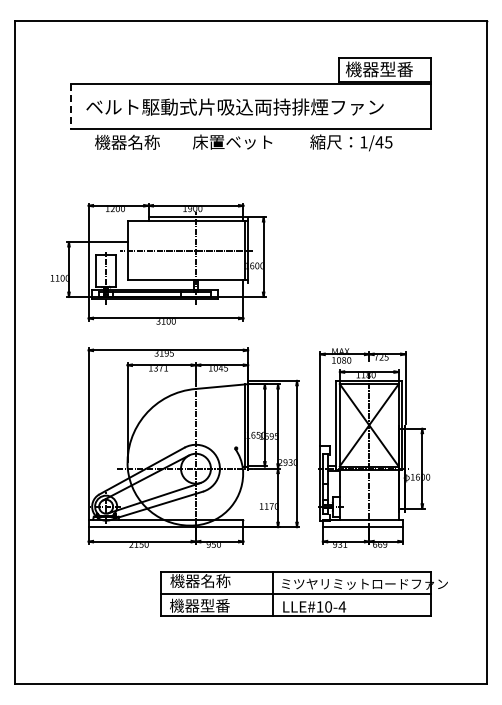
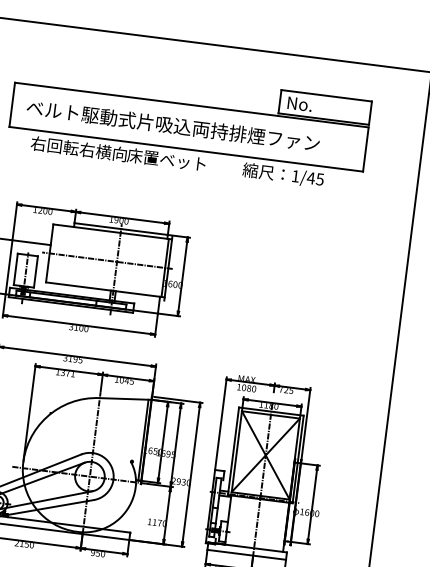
text: (378, 69) -> (319, 106), 機器型番 -> No.
line: (71, 107) -> (12, 105), dashed -> solid
text: (143, 141) -> (78, 148), 機器名称 -> 右回転右横向

